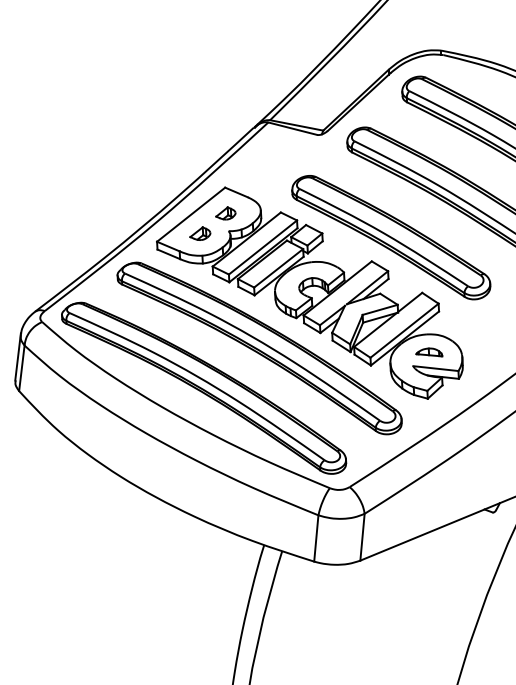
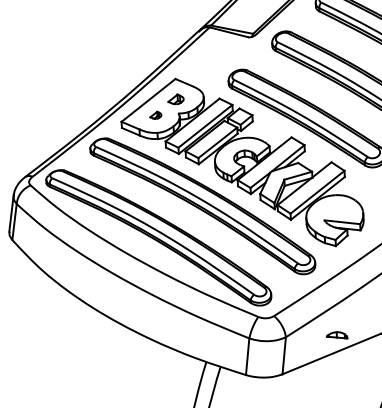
part: (200, 233) -> (155, 115), size x0.7
part: (429, 352) -> (337, 335), moved

